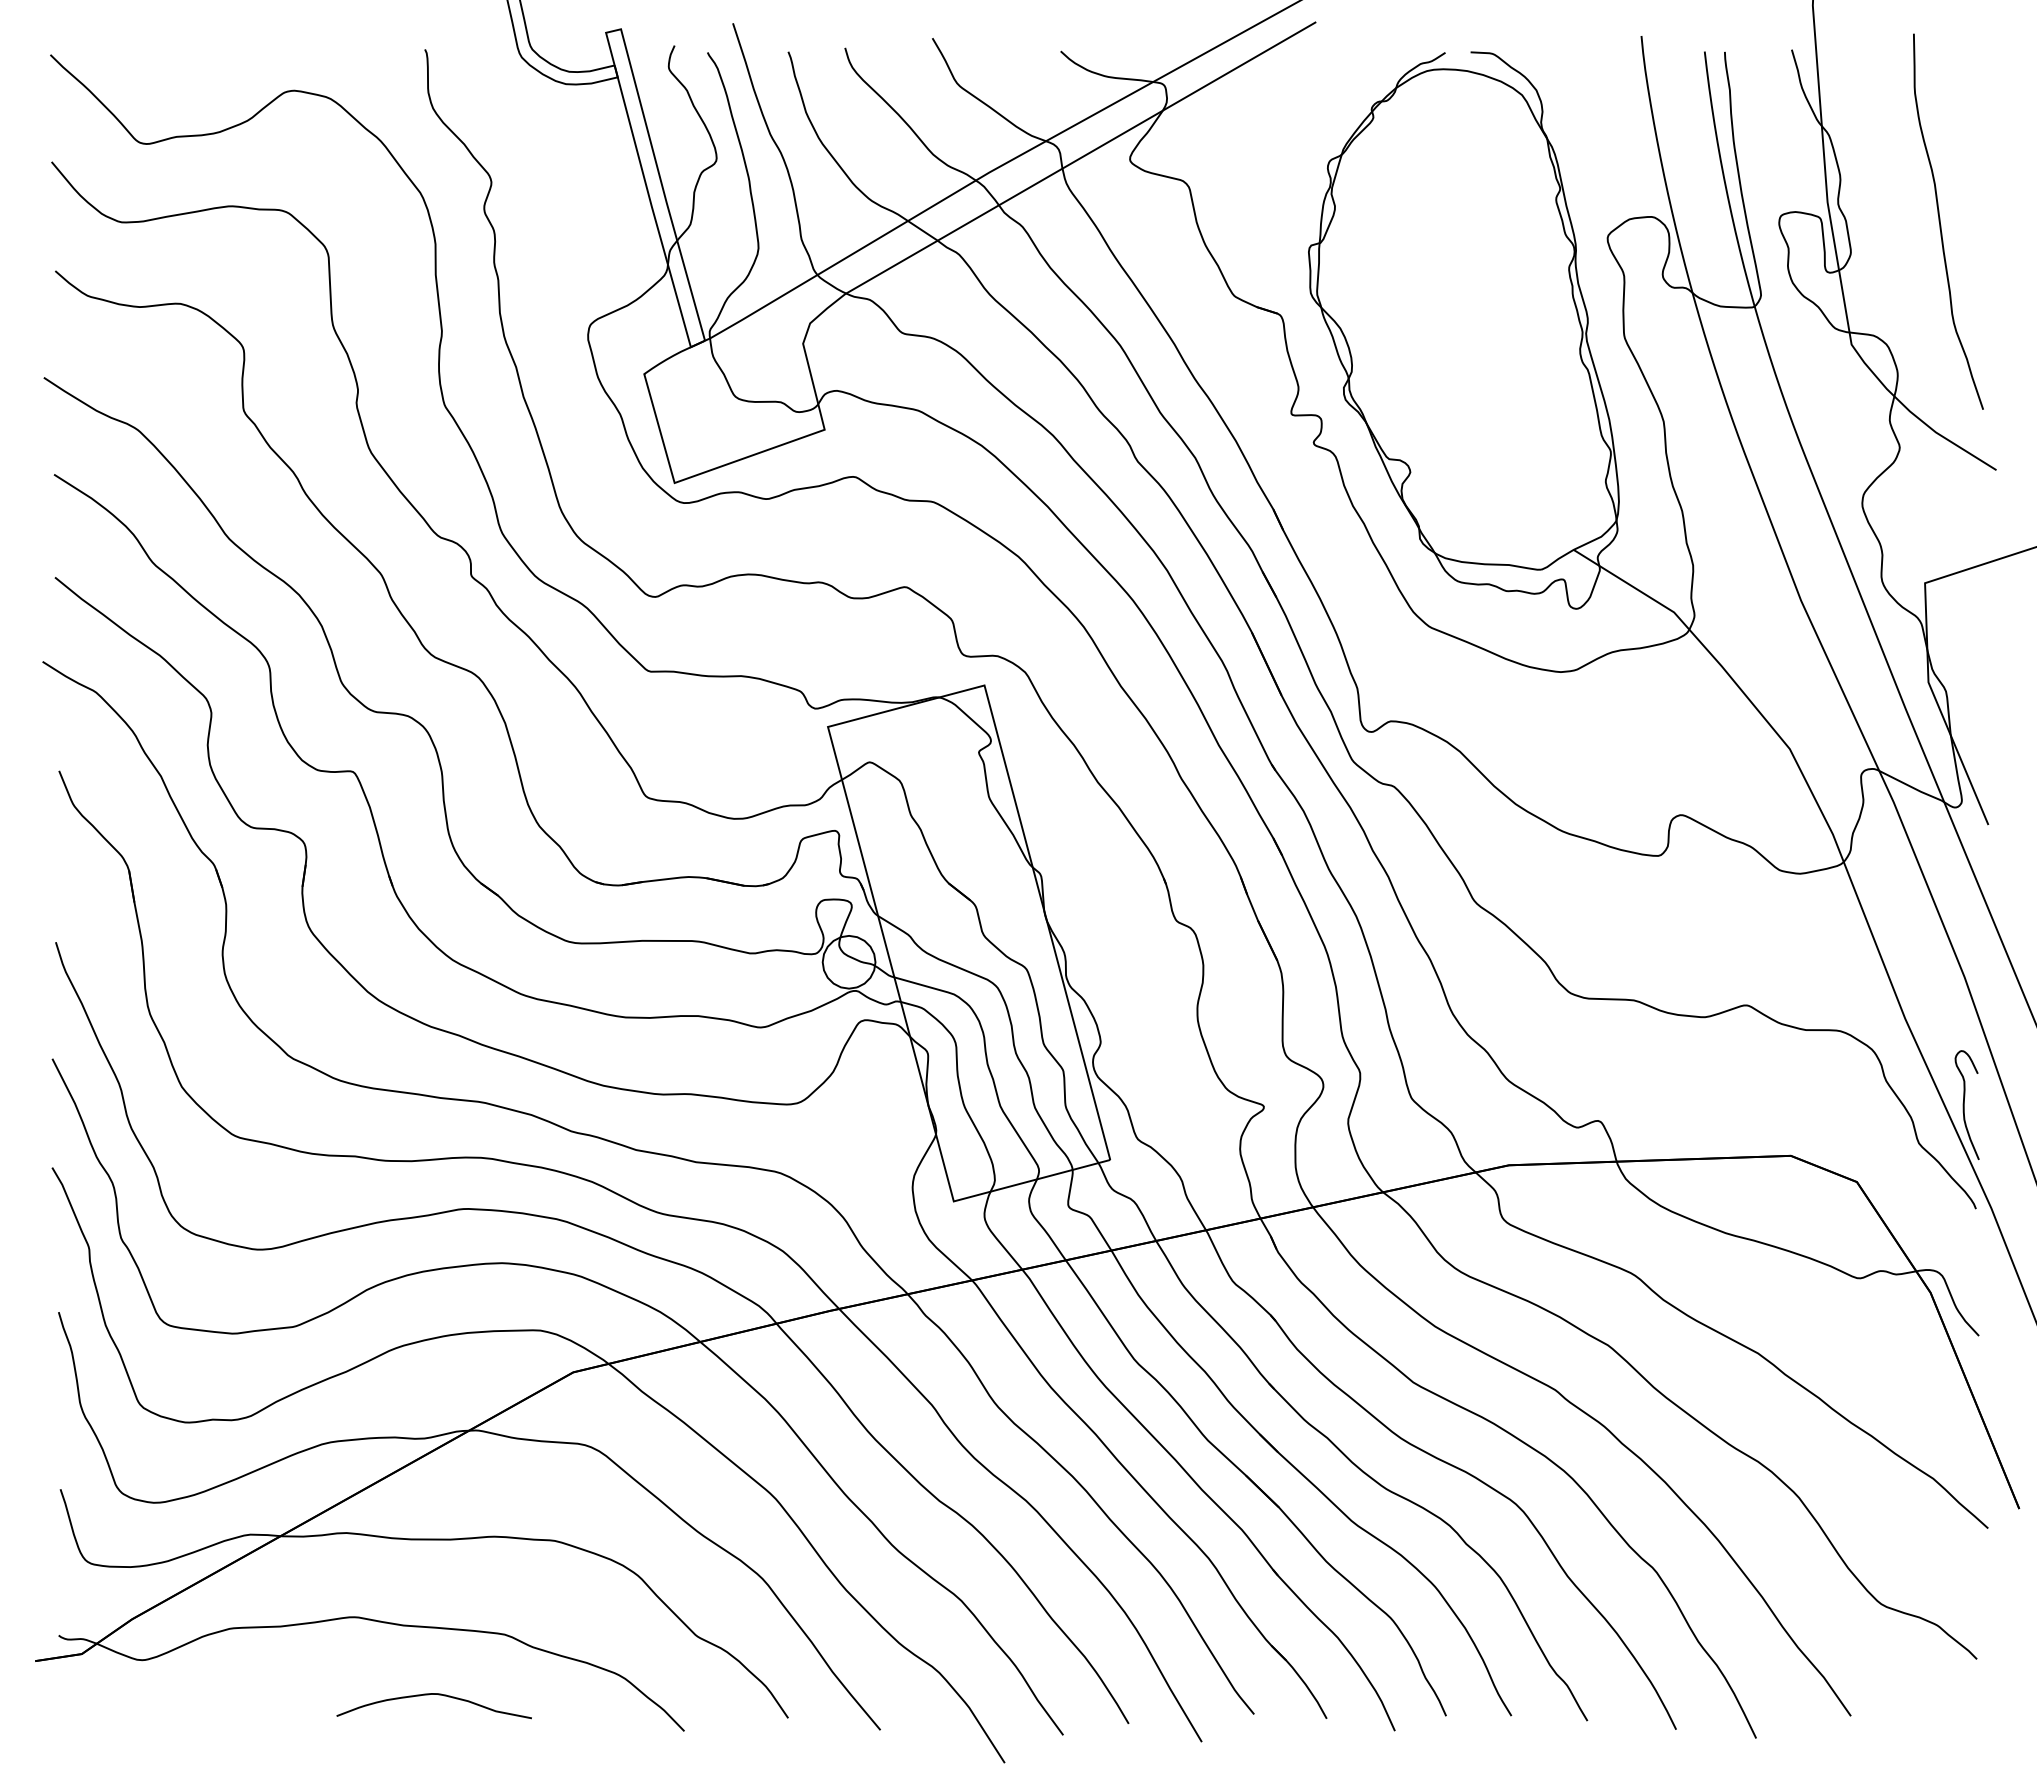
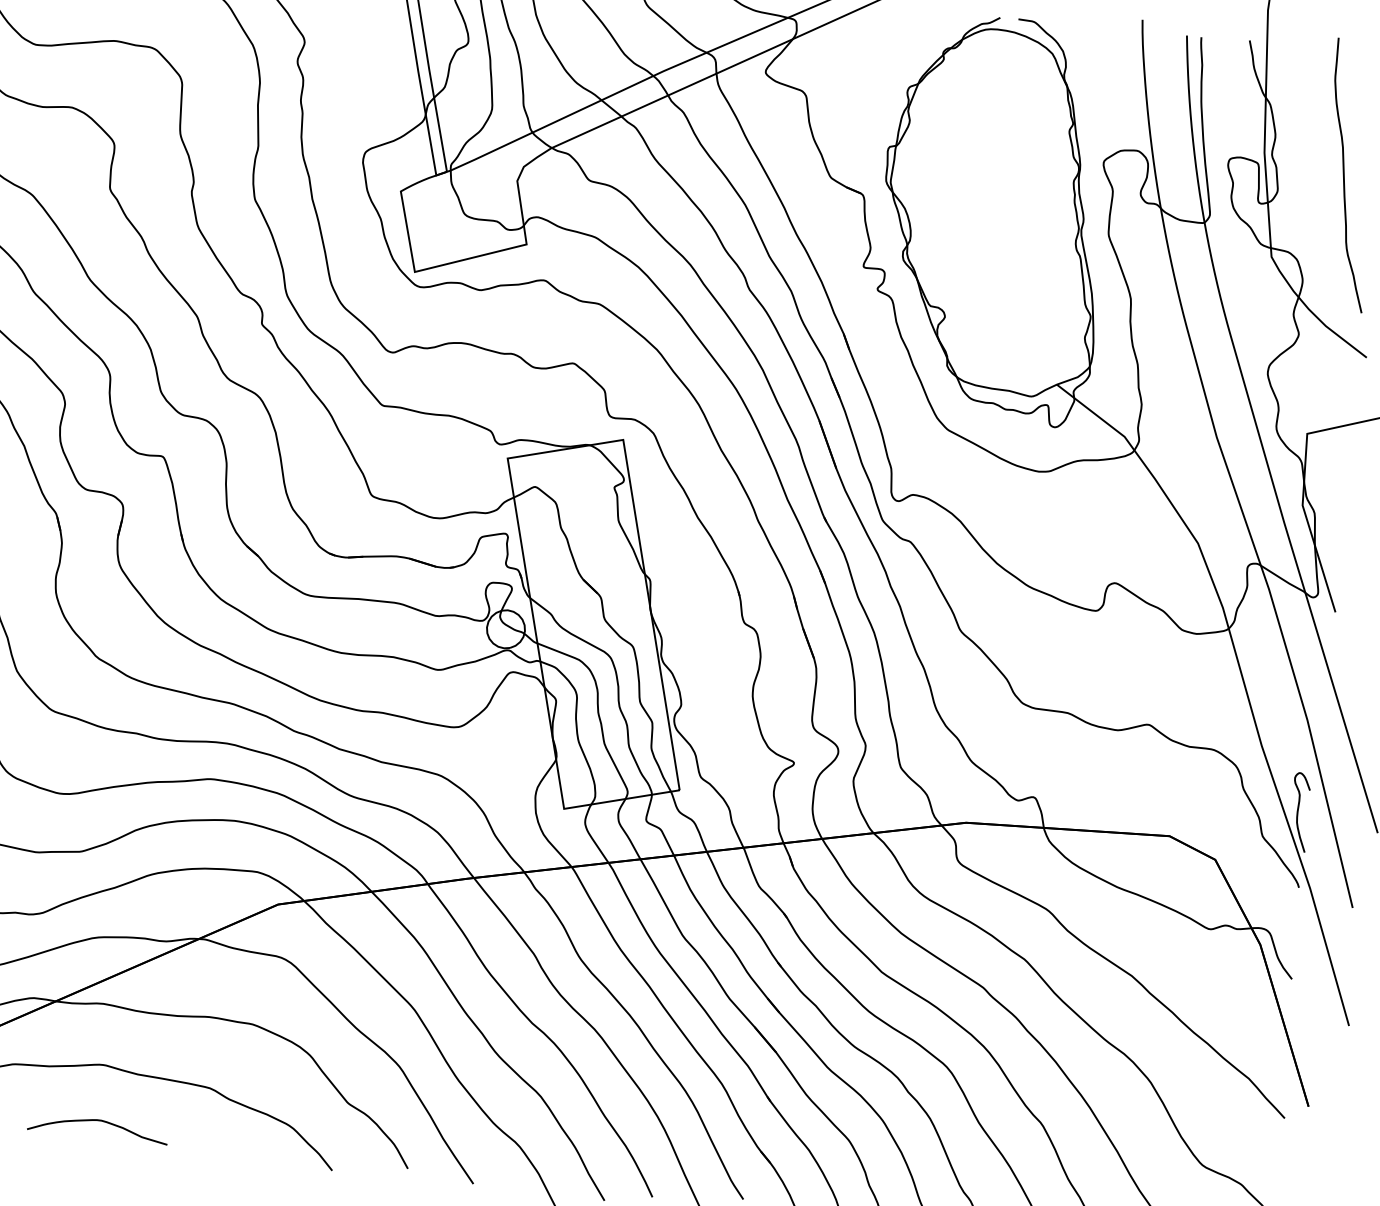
curve: (429, 1695) -> (95, 1121), moved

